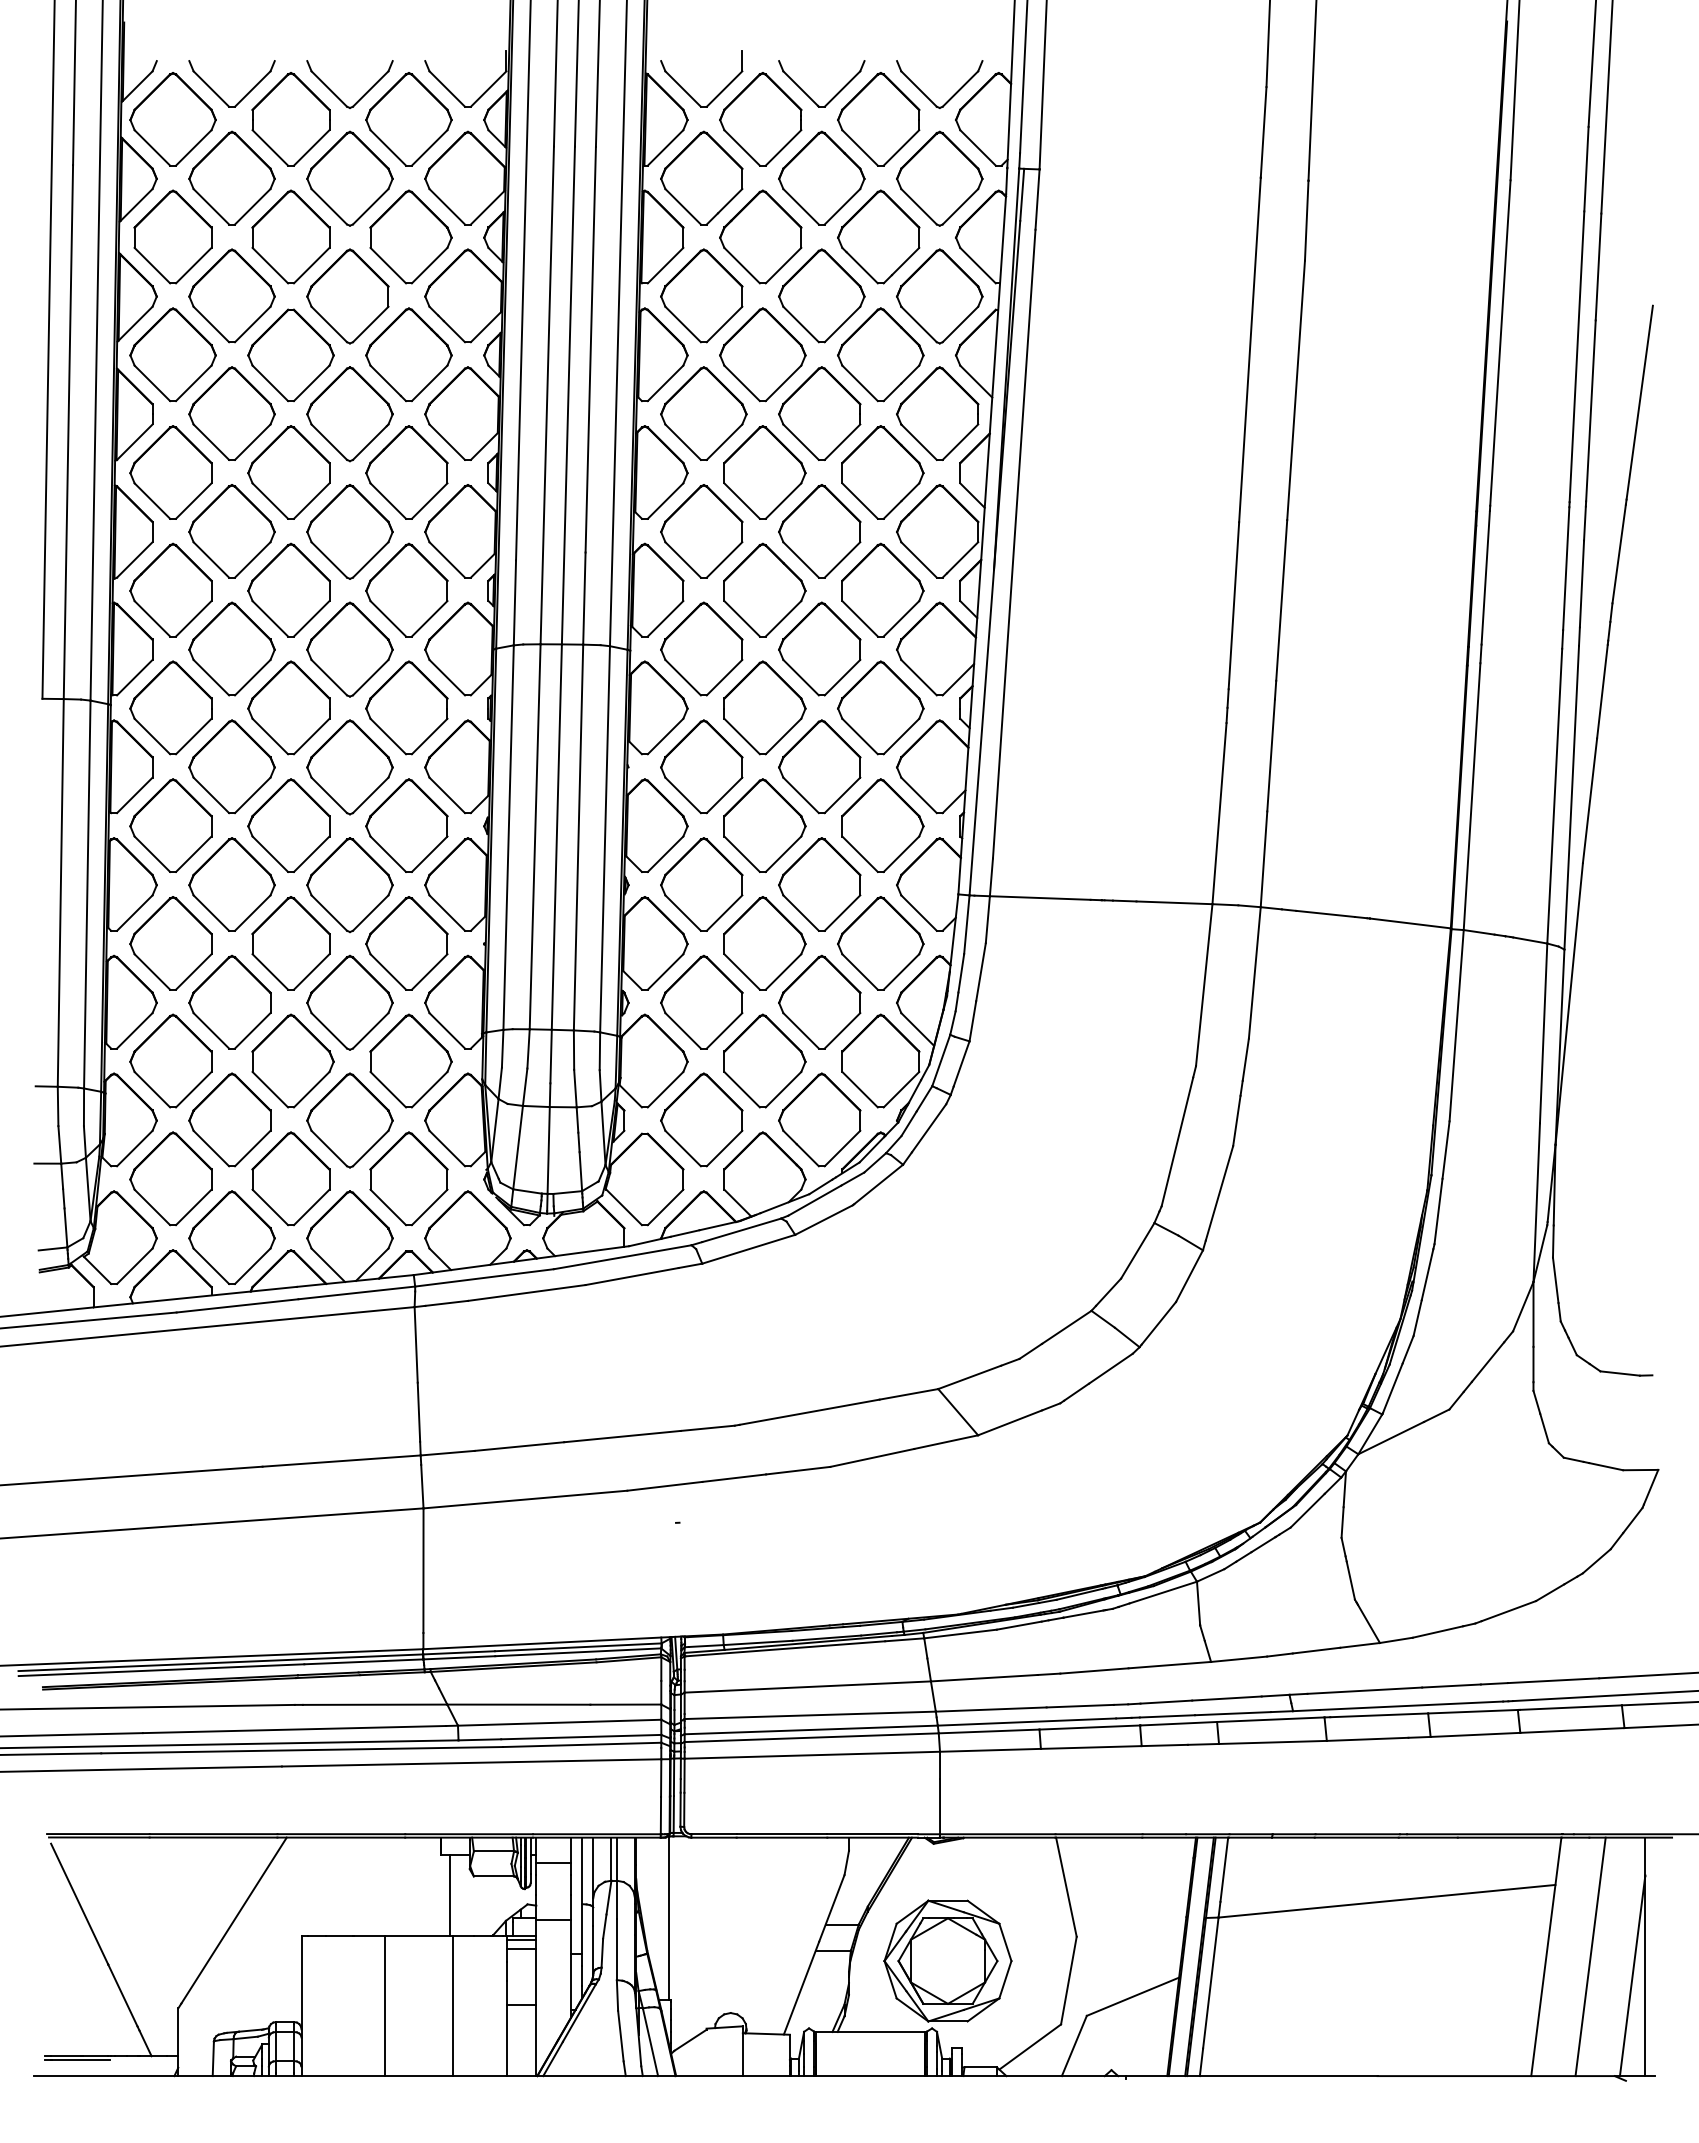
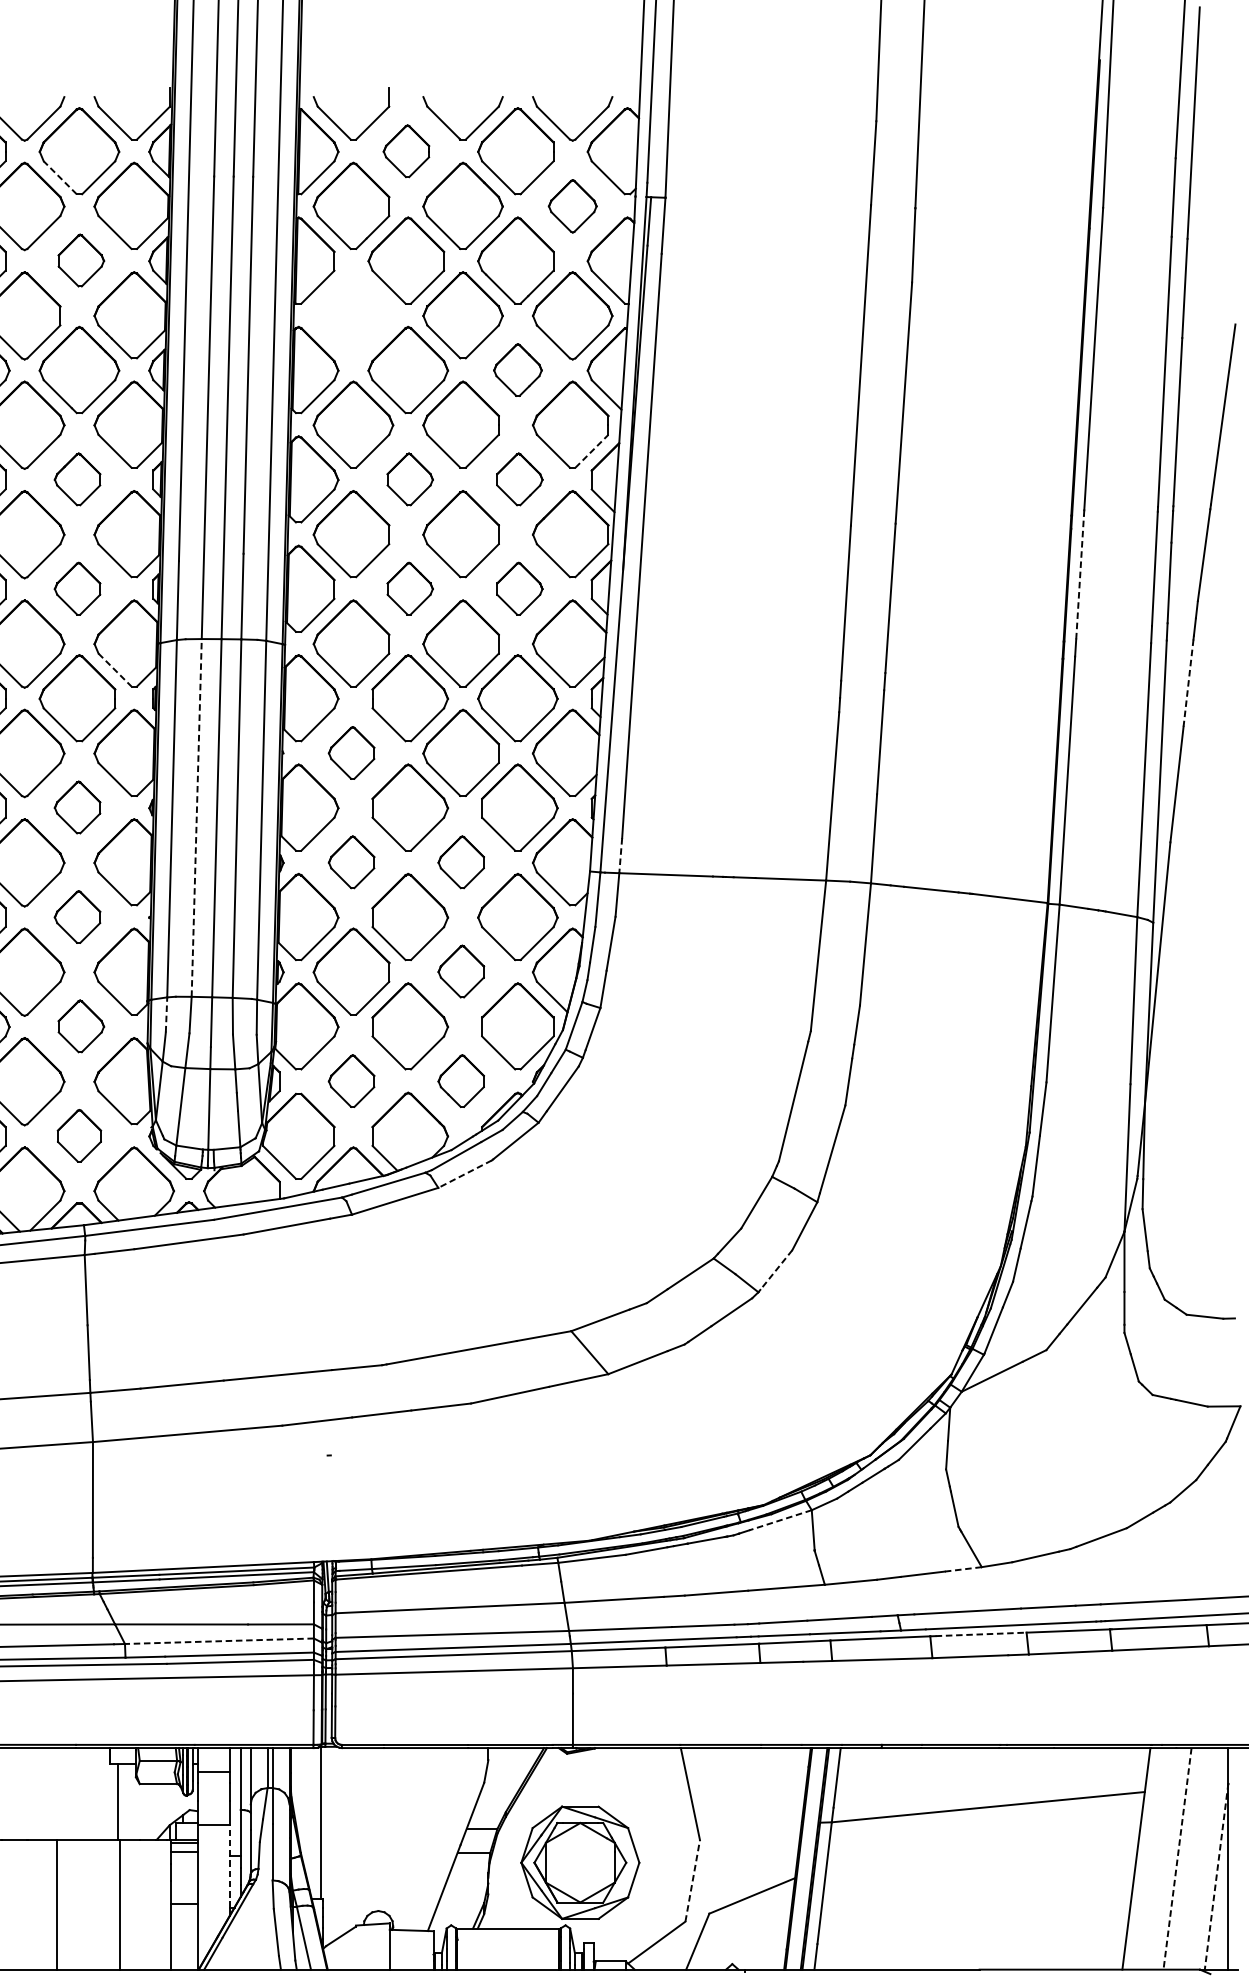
part: (760, 119) -> (406, 151), size x0.6
line: (387, 147) -> (59, 177), solid -> dashed
part: (939, 178) -> (572, 206), size x0.6
part: (410, 236) -> (80, 260), size x0.6
part: (701, 295) -> (351, 314), removed
part: (880, 354) -> (517, 369), size x0.6
line: (960, 441) -> (591, 450), solid -> dashed
part: (406, 472) -> (77, 479), size x0.6
part: (764, 472) -> (409, 479), size x0.6
part: (882, 472) -> (519, 479), size x0.6
line: (1485, 577) -> (1079, 576), solid -> dashed
part: (406, 589) -> (77, 588), size x0.6
part: (764, 589) -> (409, 588), size x0.6
part: (882, 589) -> (519, 588), size x0.6
line: (447, 678) -> (115, 670), solid -> dashed
line: (1602, 692) -> (1188, 683), solid -> dashed
part: (701, 766) -> (351, 752), size x0.6
part: (406, 825) -> (77, 807), size x0.6
line: (535, 836) -> (197, 817), solid -> dashed
line: (991, 877) -> (620, 855), solid -> dashed
part: (701, 884) -> (351, 862), size x0.6
part: (819, 884) -> (460, 862), size x0.6
part: (406, 943) -> (77, 917), size x0.6
part: (819, 1001) -> (460, 971), size x0.6
line: (502, 1048) -> (166, 1014), solid -> dashed
part: (410, 1060) -> (80, 1025), size x0.6
part: (701, 1119) -> (351, 1080), size x0.6
part: (819, 1119) -> (460, 1080), size x0.6
part: (408, 1178) -> (79, 1135), size x0.6
line: (823, 1220) -> (464, 1174), solid -> dashed
line: (1158, 1323) -> (775, 1270), solid -> dashed
line: (1162, 1592) -> (779, 1520), solid -> dashed
line: (1360, 1645) -> (963, 1569), solid -> dashed
line: (1379, 1715) -> (981, 1634), solid -> dashed
line: (559, 1722) -> (219, 1641), solid -> dashed
line: (1590, 1957) -> (1177, 1859), solid -> dashed
line: (570, 1964) -> (229, 1865), solid -> dashed
line: (1632, 1976) -> (1216, 1877), solid -> dashed
line: (1068, 1980) -> (692, 1880), solid -> dashed

